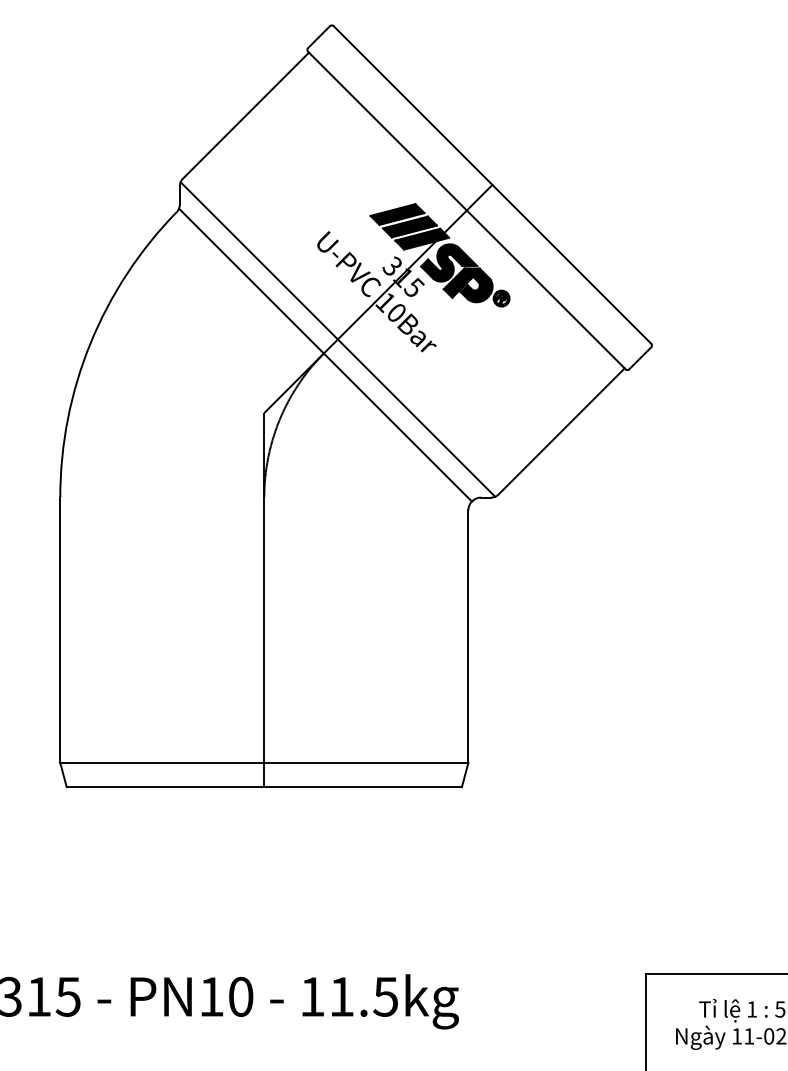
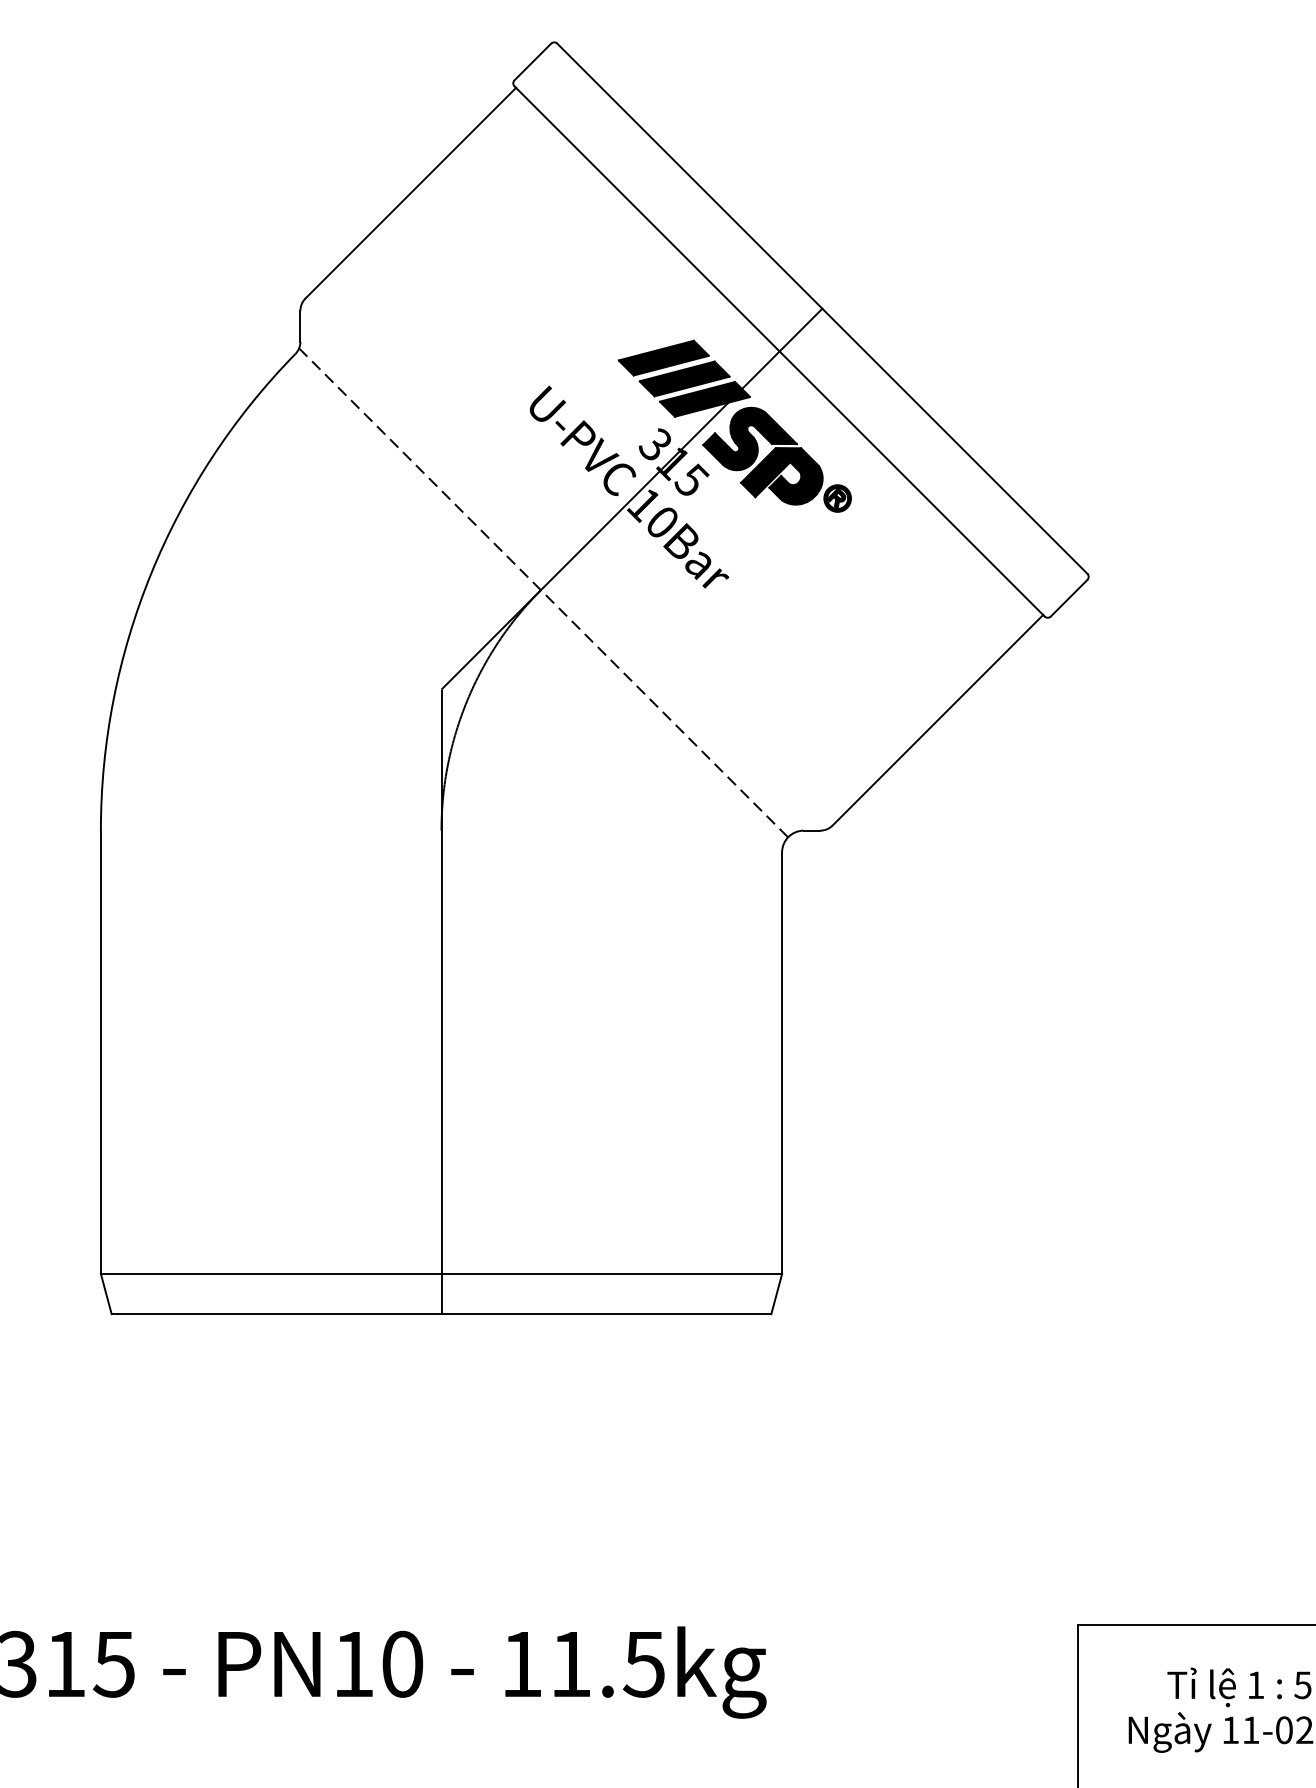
line: (337, 339) -> (563, 566), removed
line: (325, 355) -> (543, 593), solid -> dashed

